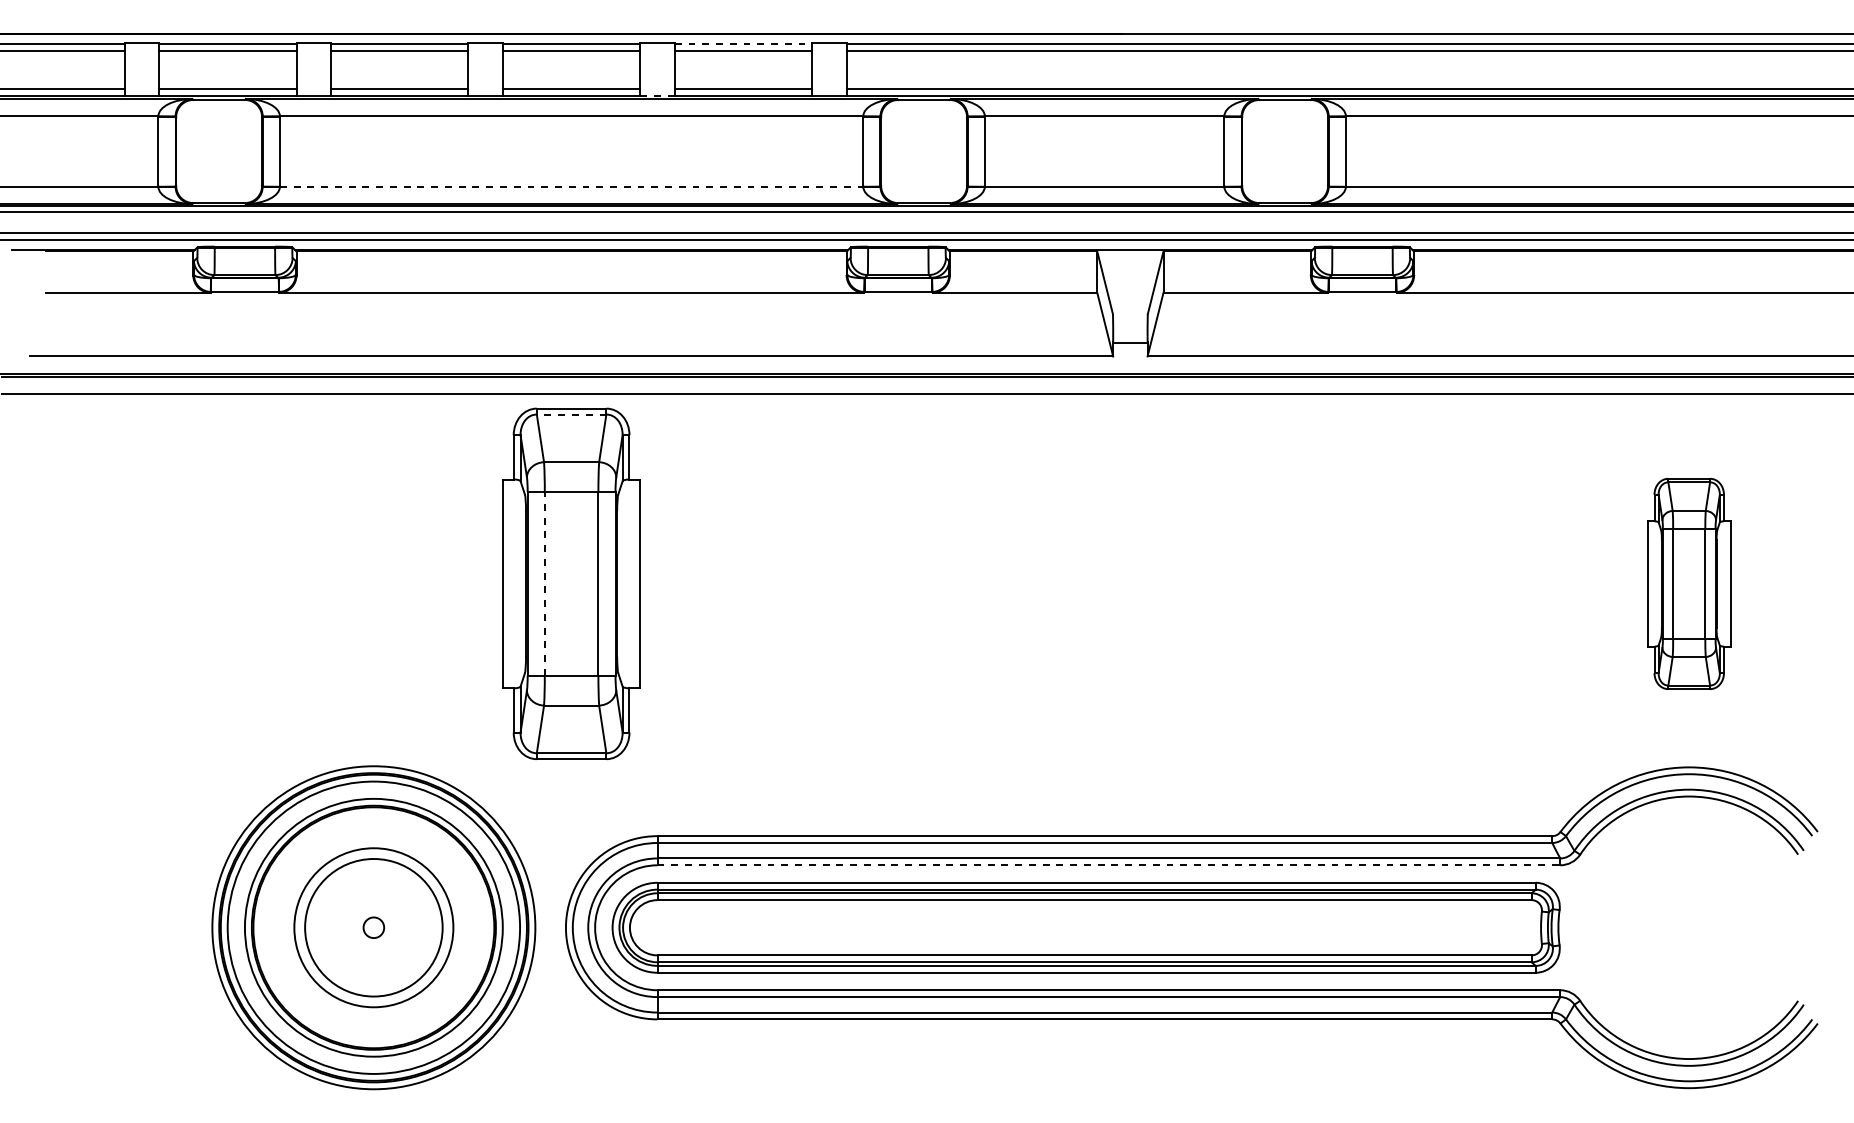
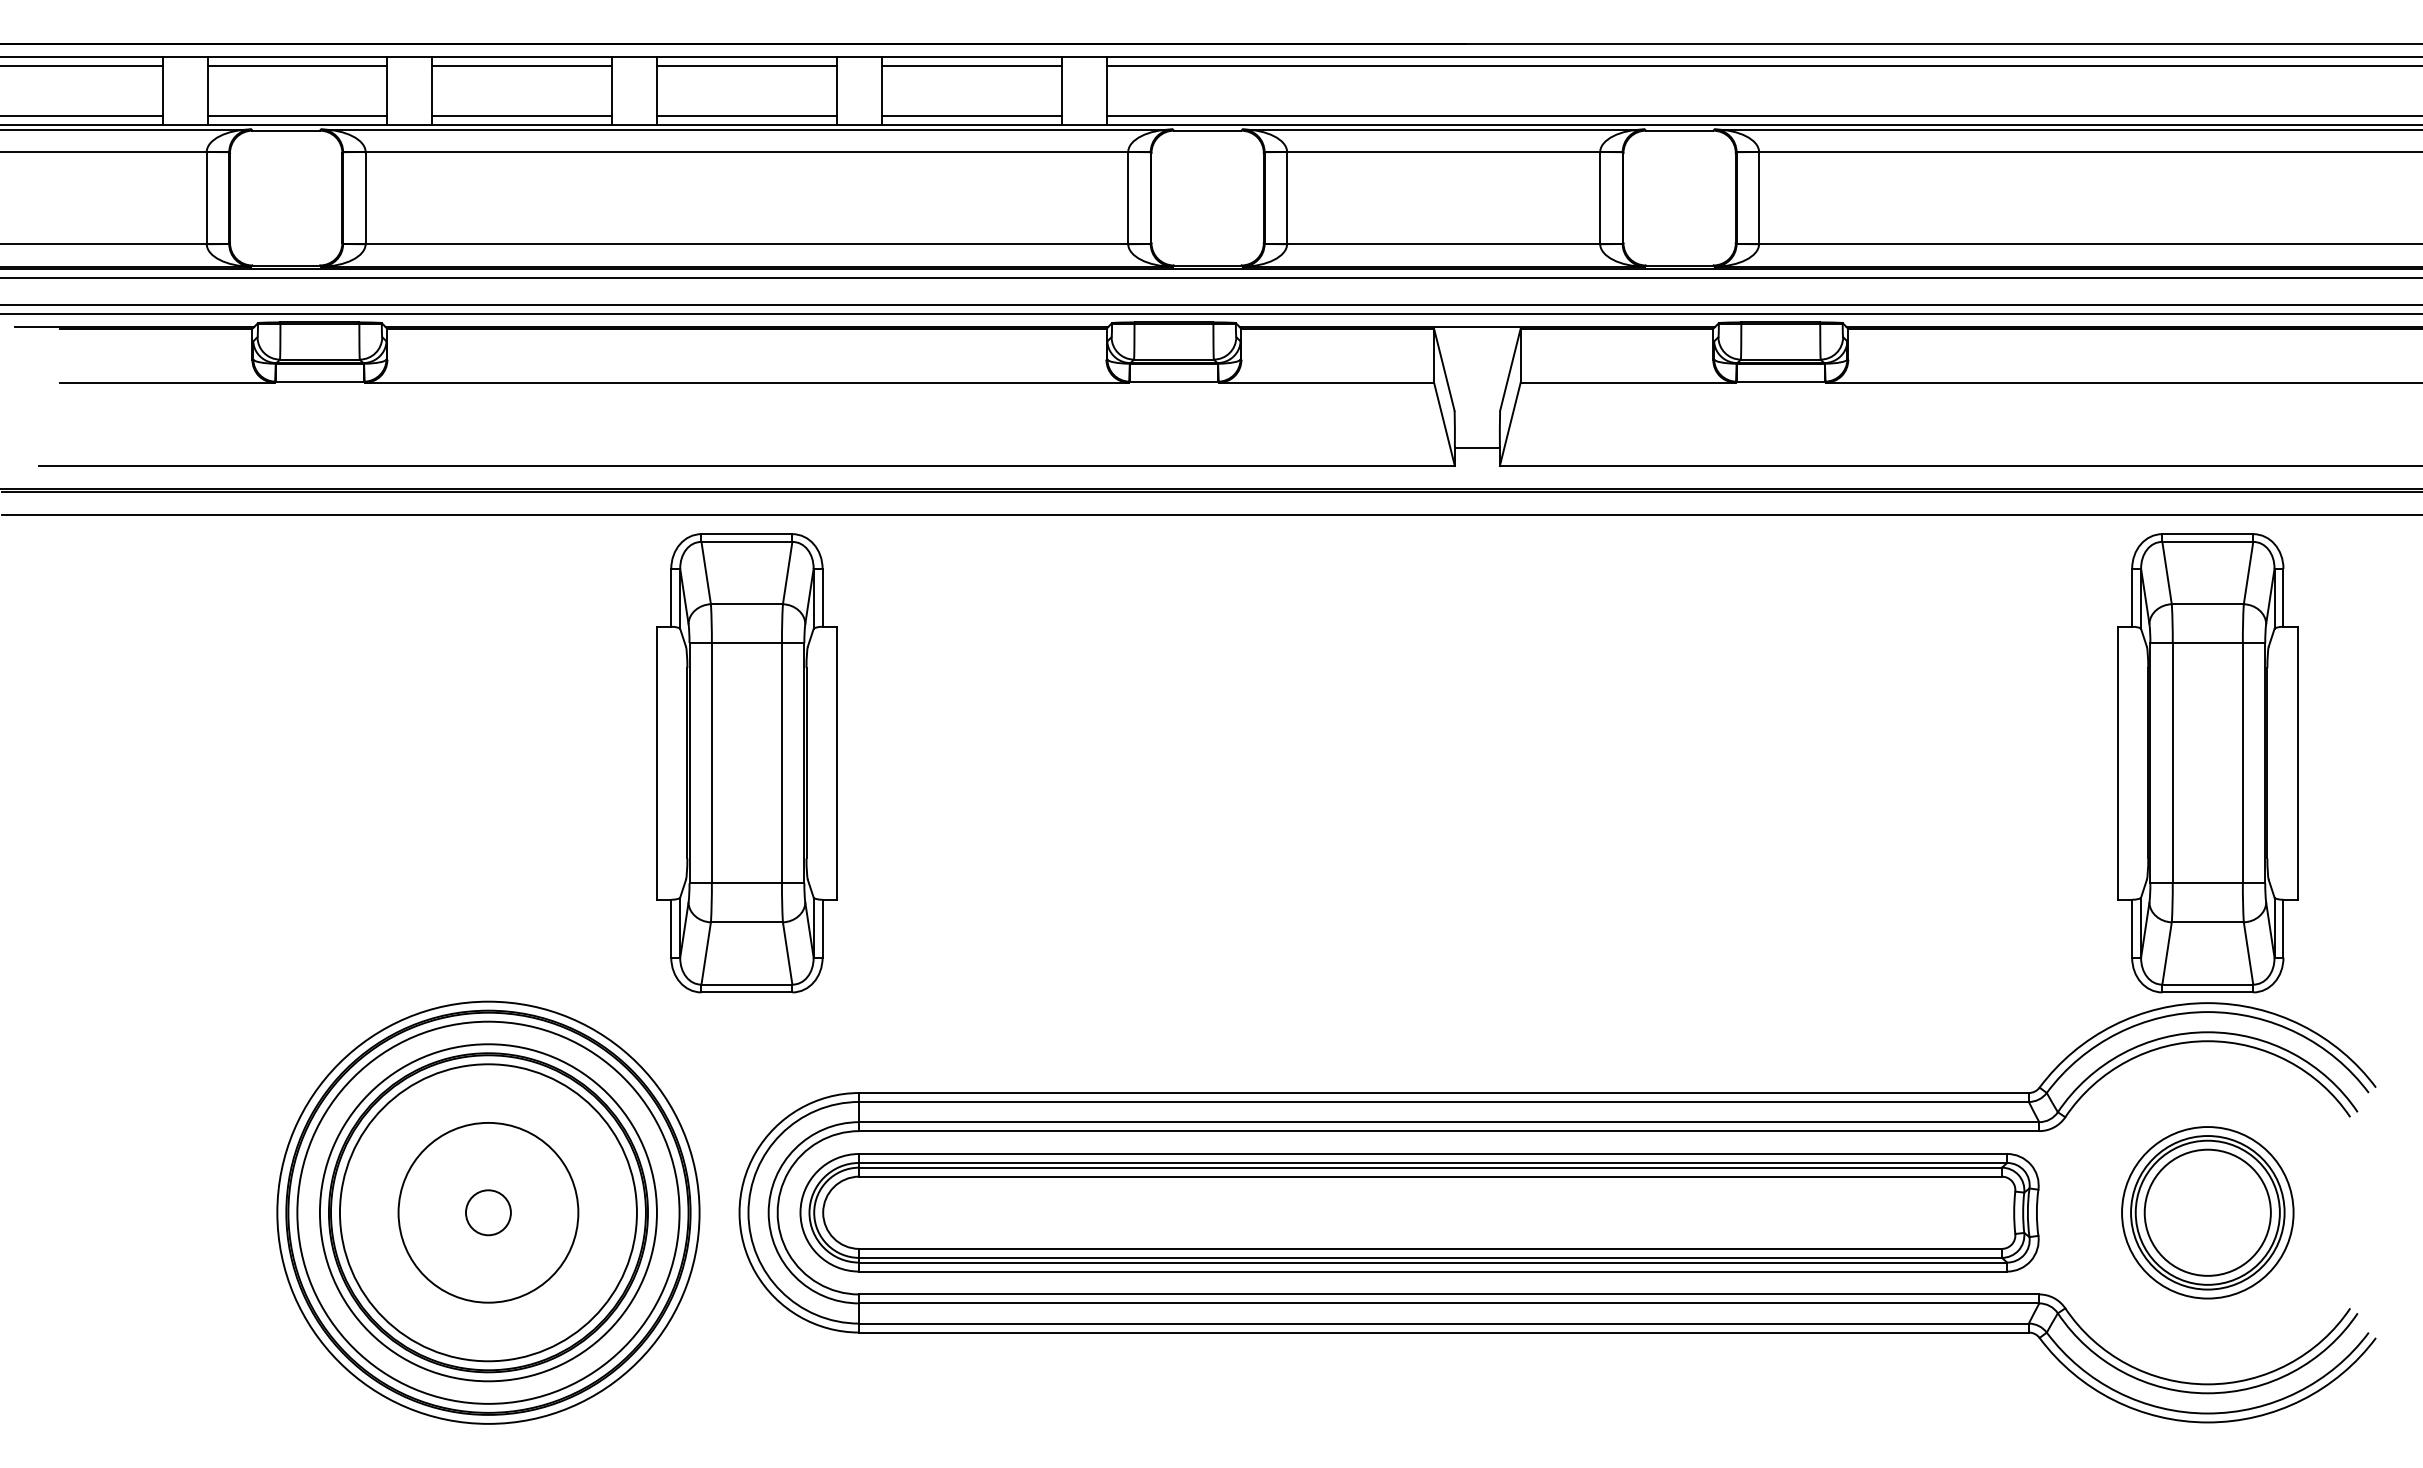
line: (743, 43) -> (971, 57), dashed -> solid
line: (657, 95) -> (859, 125), dashed -> solid
line: (572, 187) -> (747, 244), dashed -> solid
line: (571, 414) -> (746, 541), dashed -> solid
line: (544, 583) -> (711, 762), dashed -> solid
part: (1688, 584) -> (2207, 763), size x1.67
line: (1109, 865) -> (1449, 1131), dashed -> solid
circle: (373, 927) -> (487, 1212), size x1.43
circle: (373, 927) -> (488, 1212), size x1.67
part: (1688, 927) -> (2207, 1212), added

